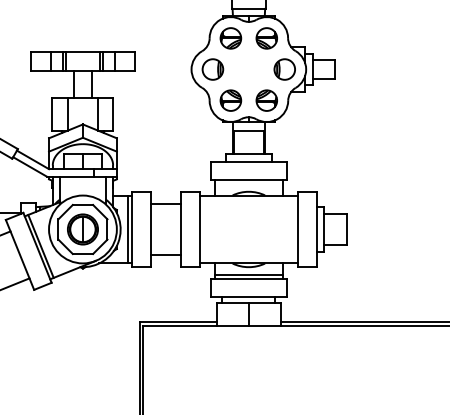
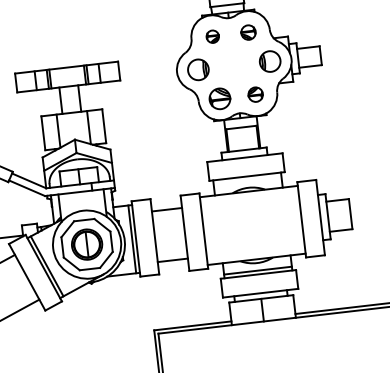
part: (230, 38) -> (212, 36), size x0.6
part: (266, 38) -> (248, 32), size x0.7
part: (266, 100) -> (255, 94), size x0.7

